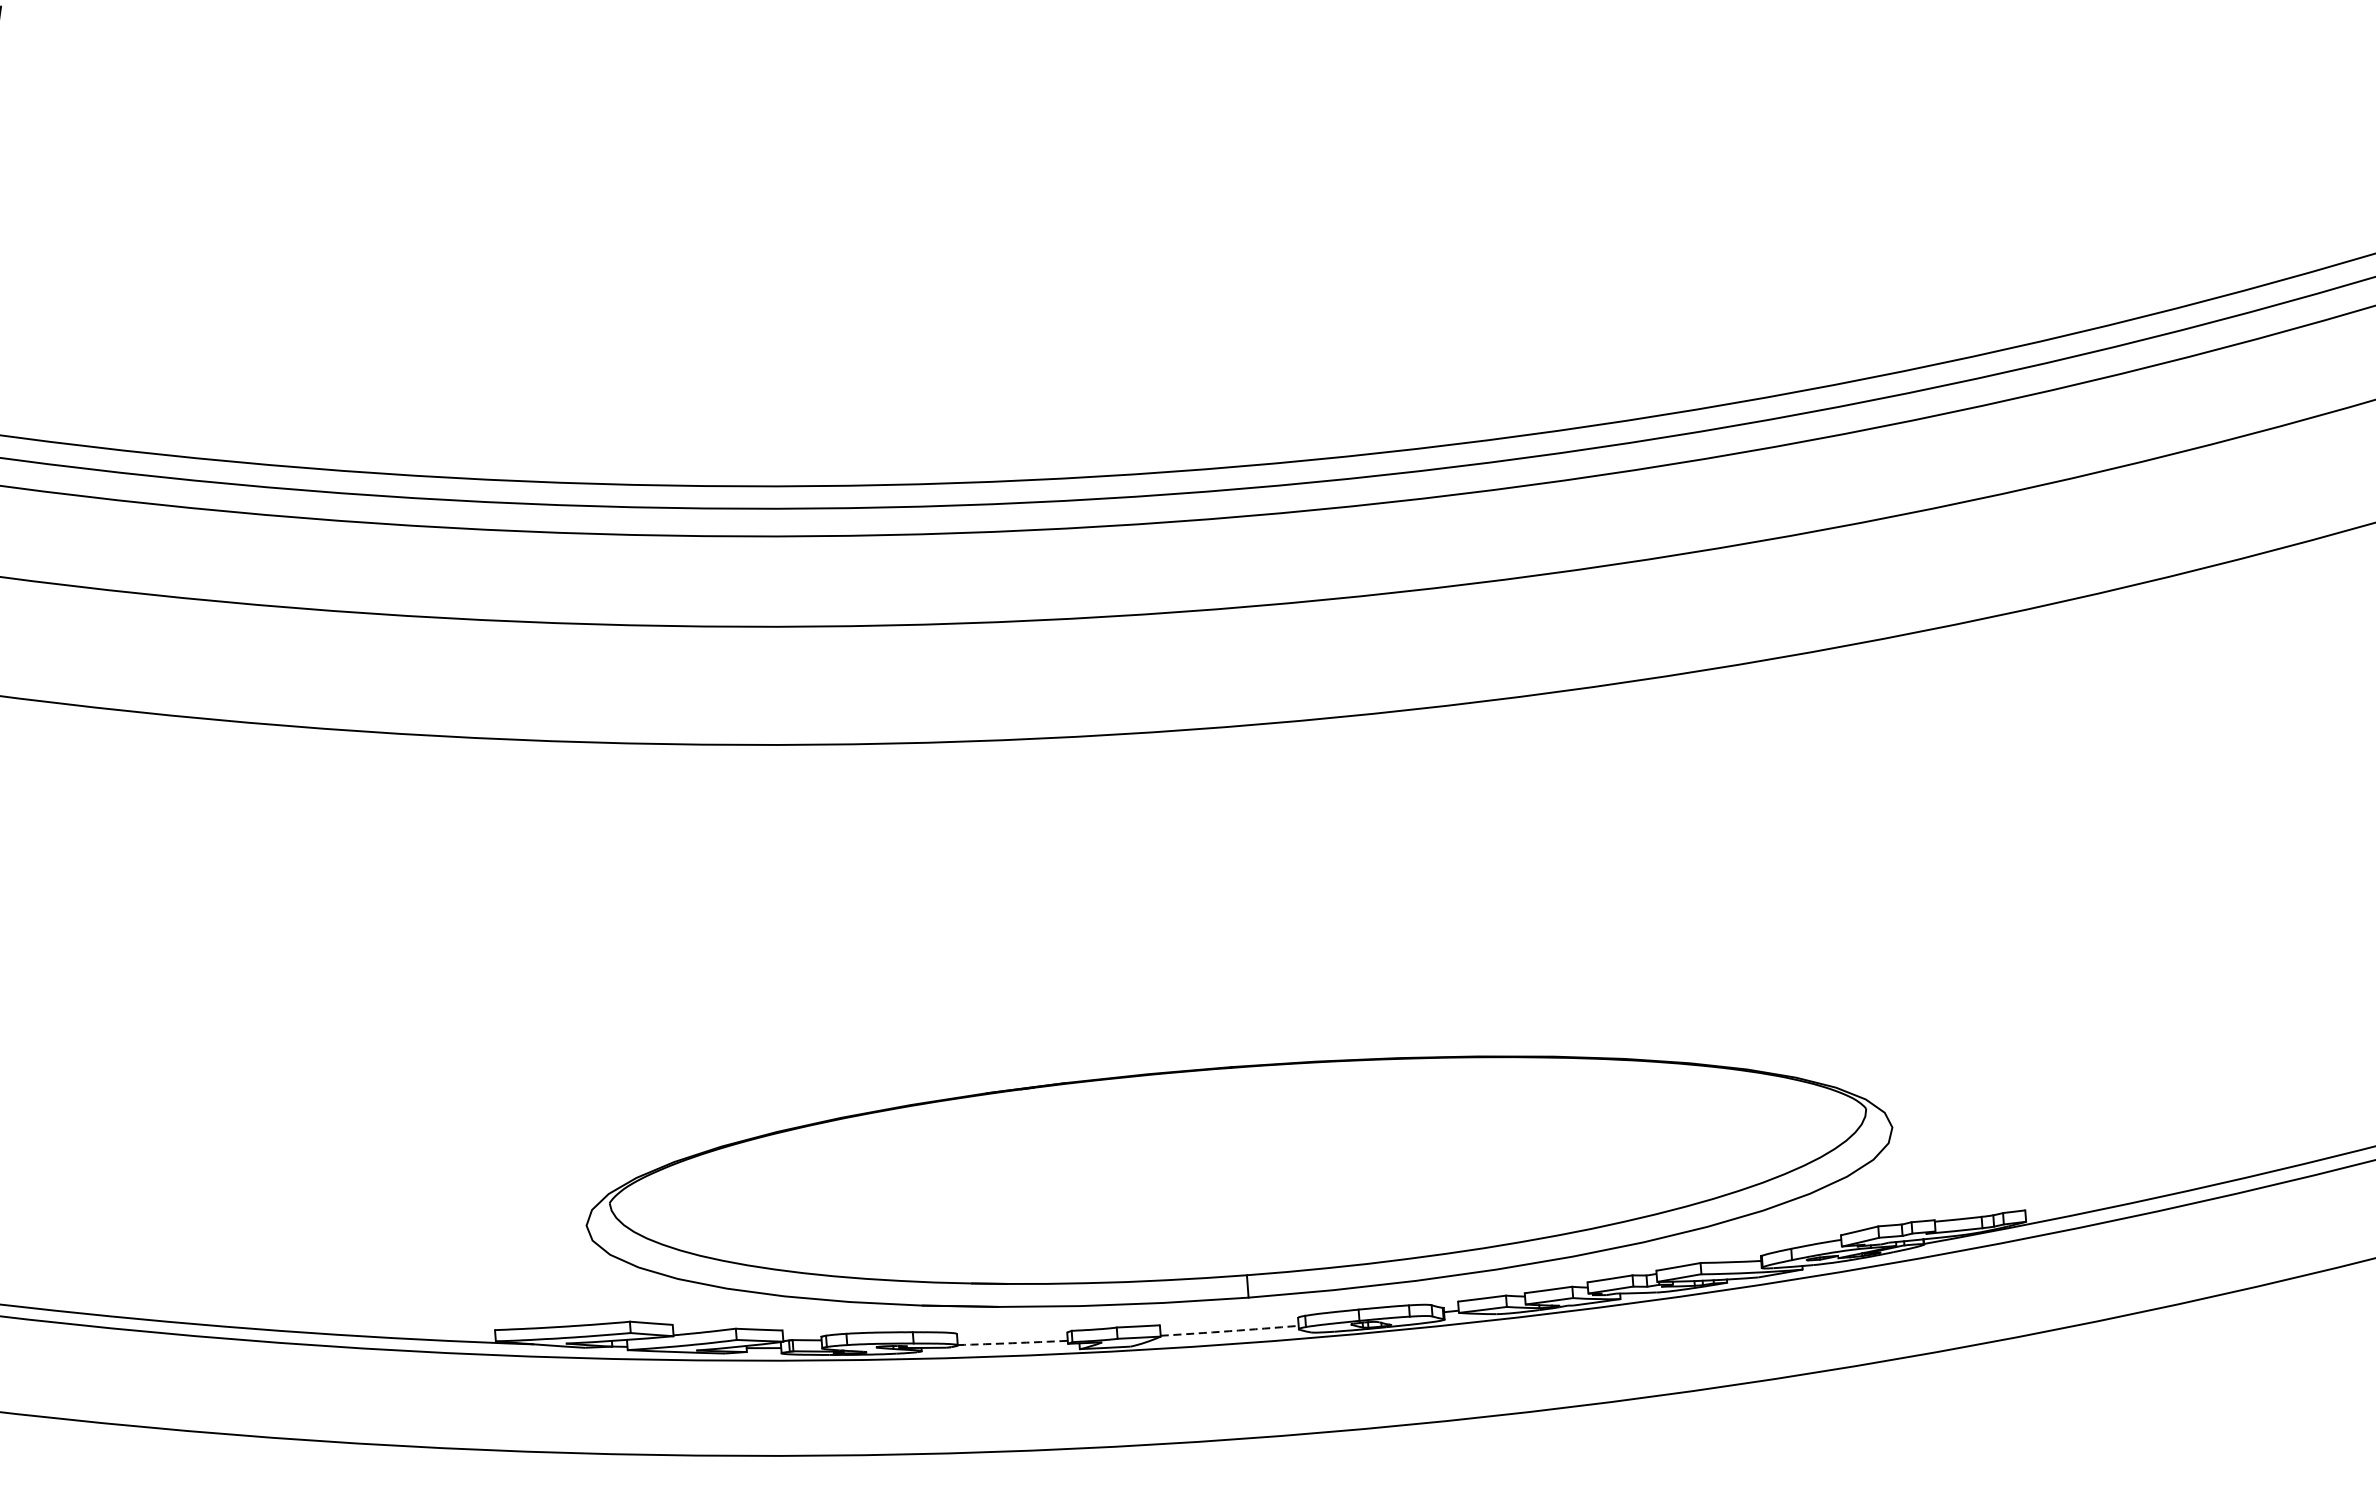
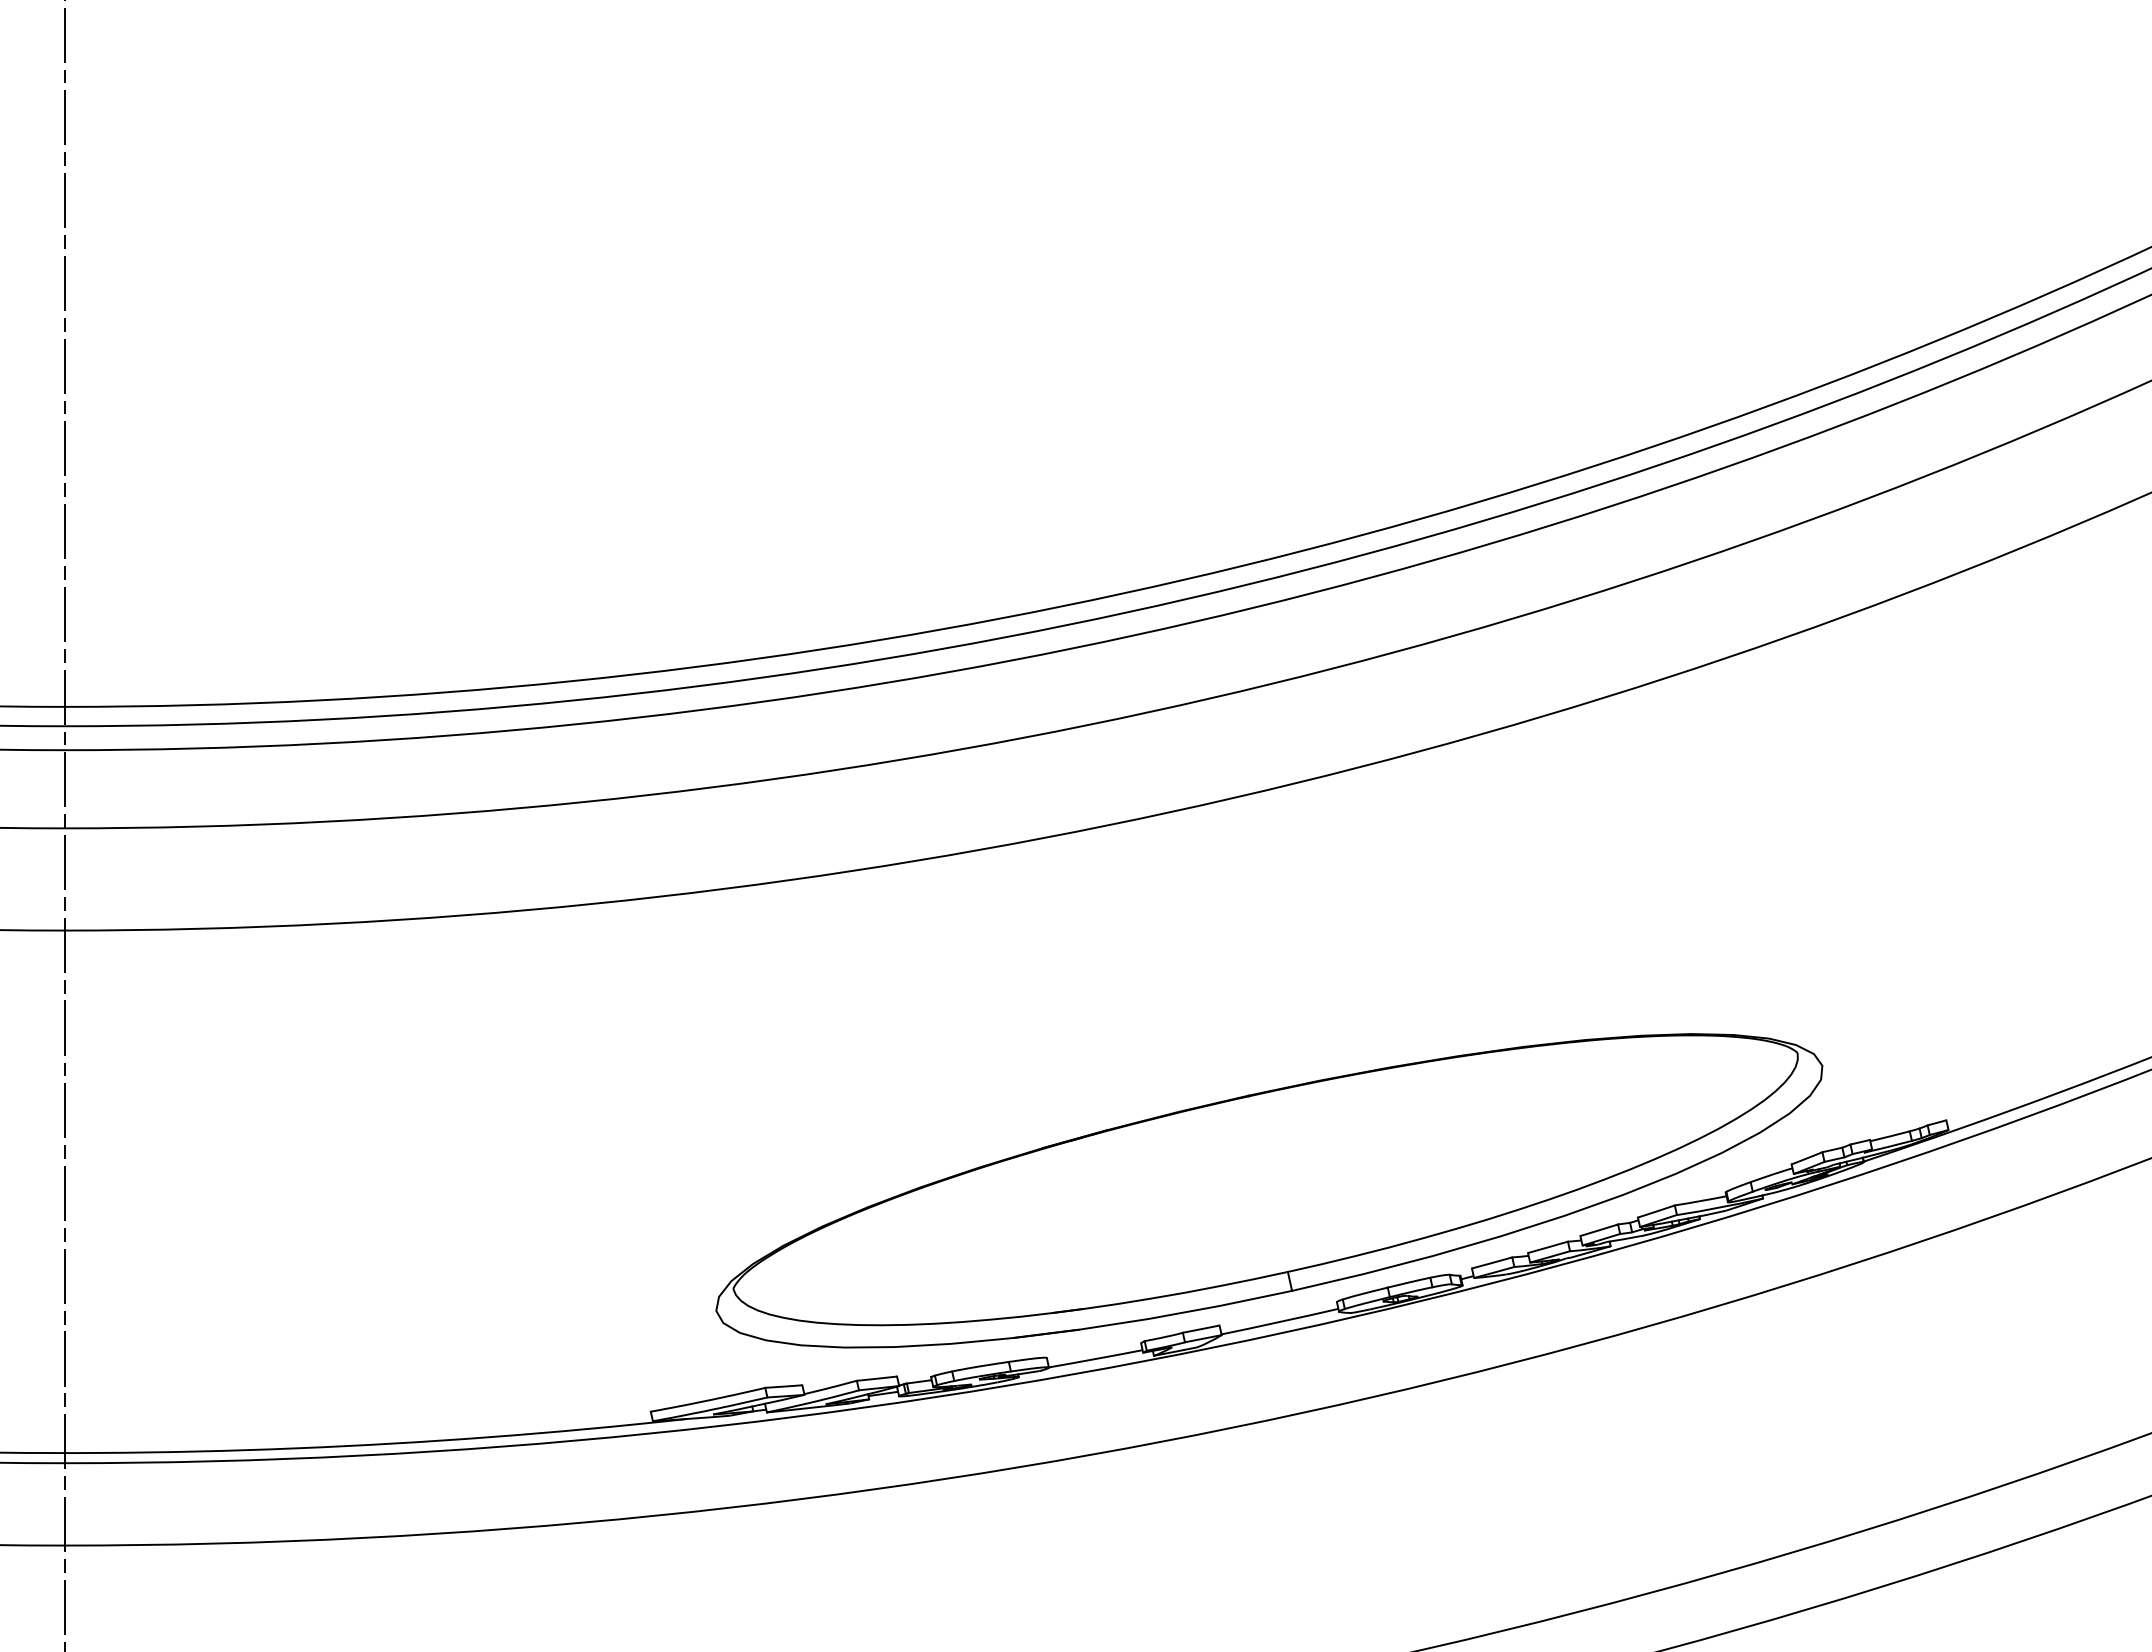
arc: (1230, 1330) -> (1280, 1321), dashed -> solid
arc: (1012, 1343) -> (1095, 1359), dashed -> solid

